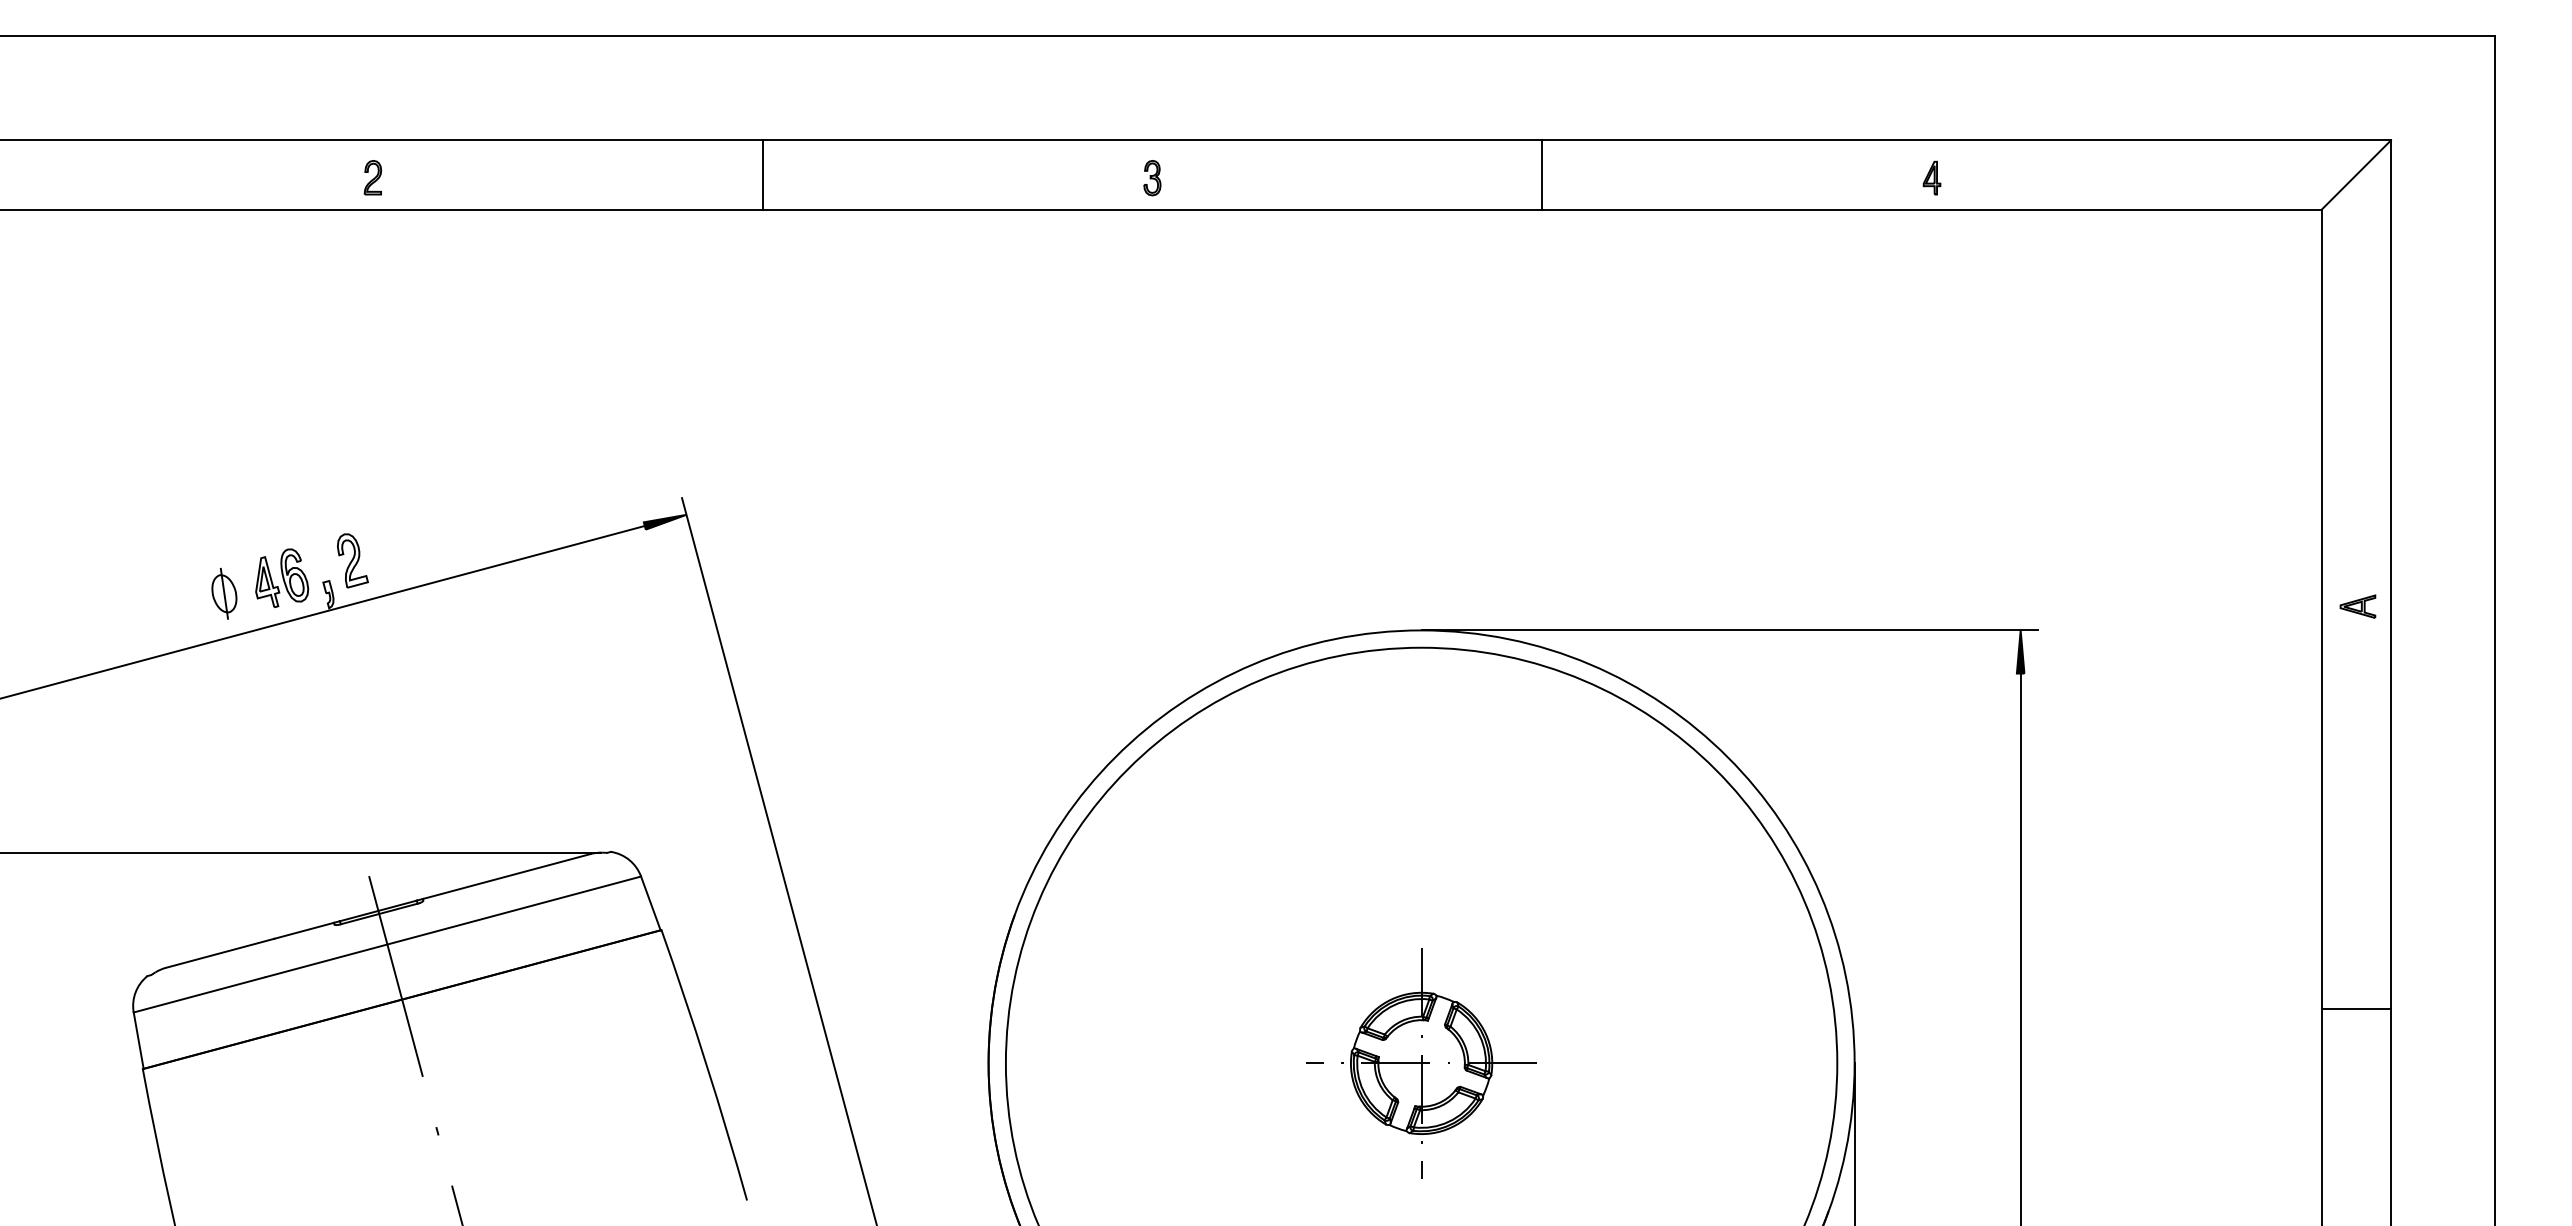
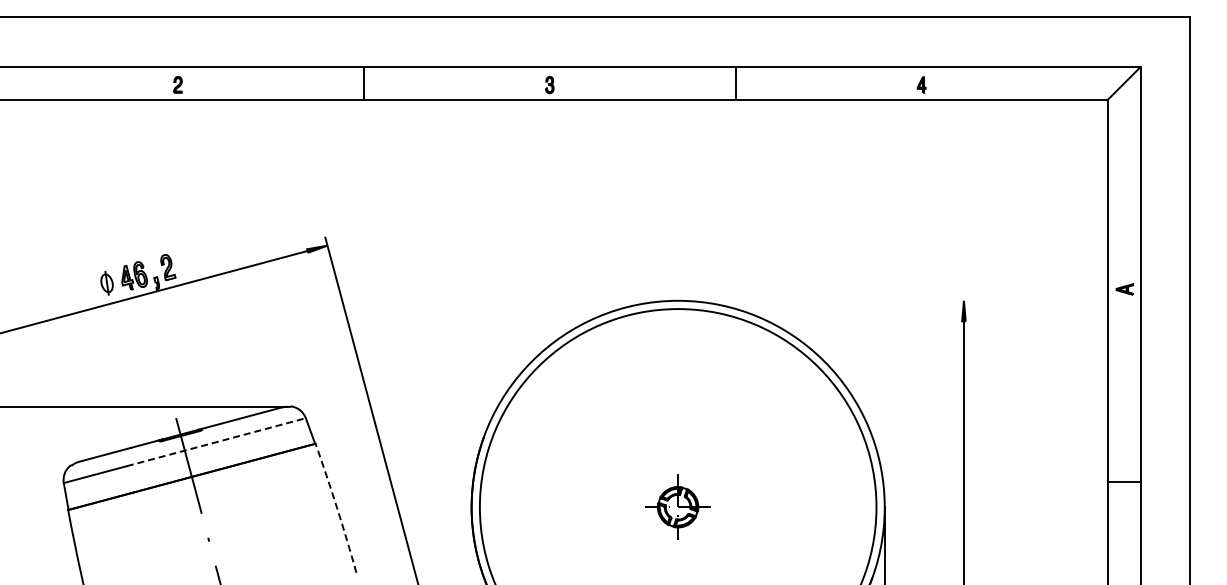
line: (1730, 629) -> (825, 300), removed
line: (453, 927) -> (216, 442), solid -> dashed
part: (1420, 1061) -> (677, 506), size x0.6
arc: (707, 1063) -> (337, 507), solid -> dashed

